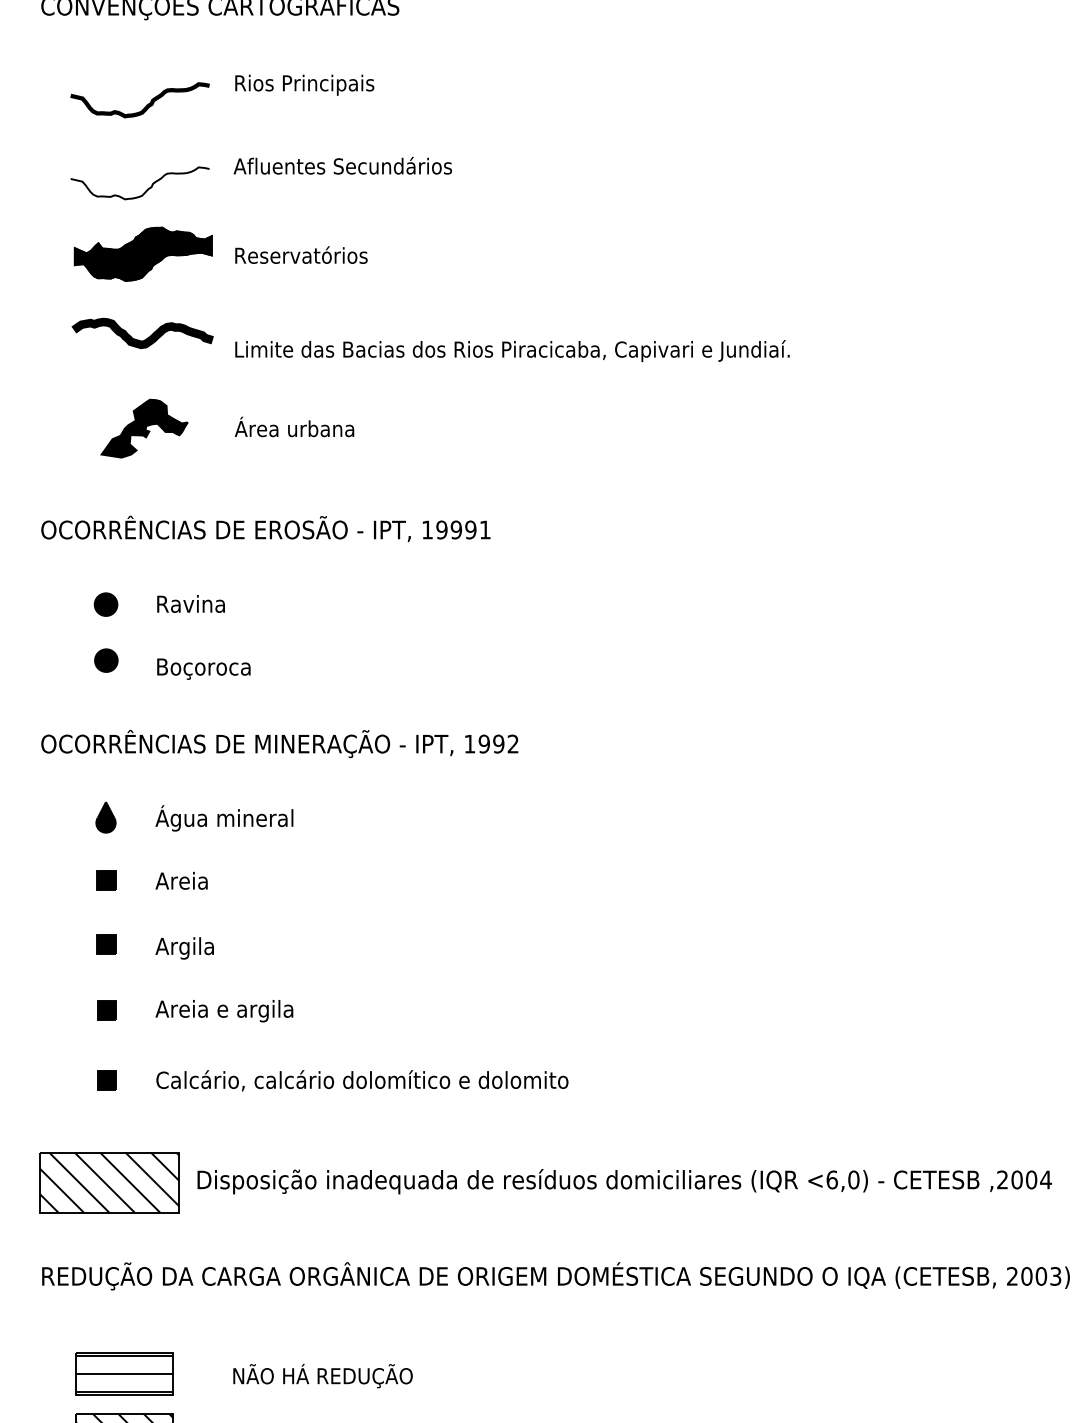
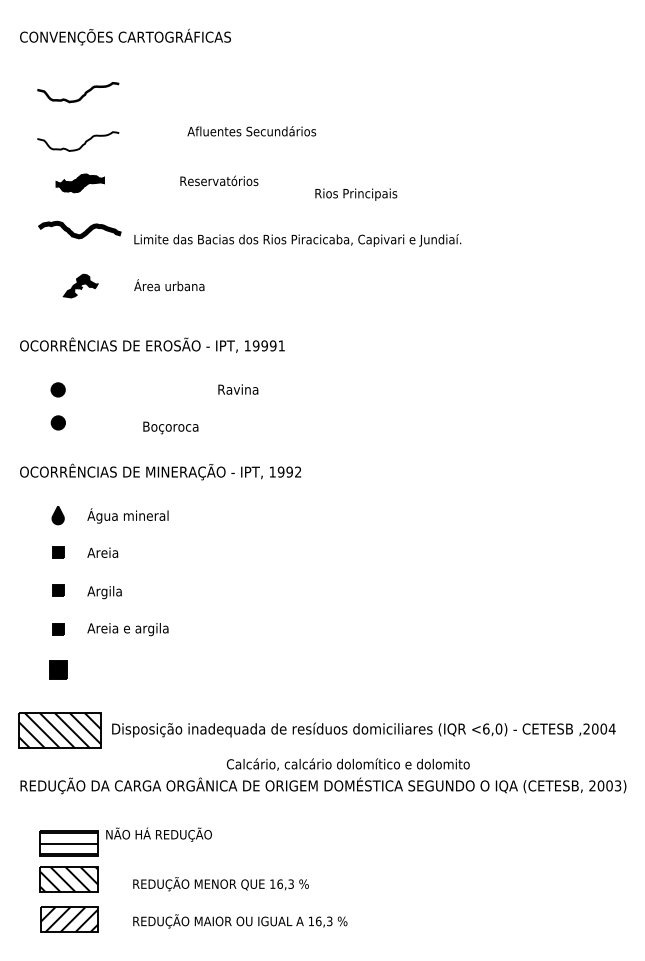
text: (305, 84) -> (356, 194), moved
text: (342, 166) -> (251, 131), moved
part: (143, 254) -> (80, 183), size x0.6
text: (301, 254) -> (219, 180), moved
part: (143, 427) -> (80, 285), size x0.7
text: (191, 603) -> (238, 389), moved
text: (203, 668) -> (170, 427), moved
part: (106, 1080) -> (58, 670), size x1.6
text: (361, 1080) -> (347, 764), moved
text: (322, 1375) -> (158, 834), moved

